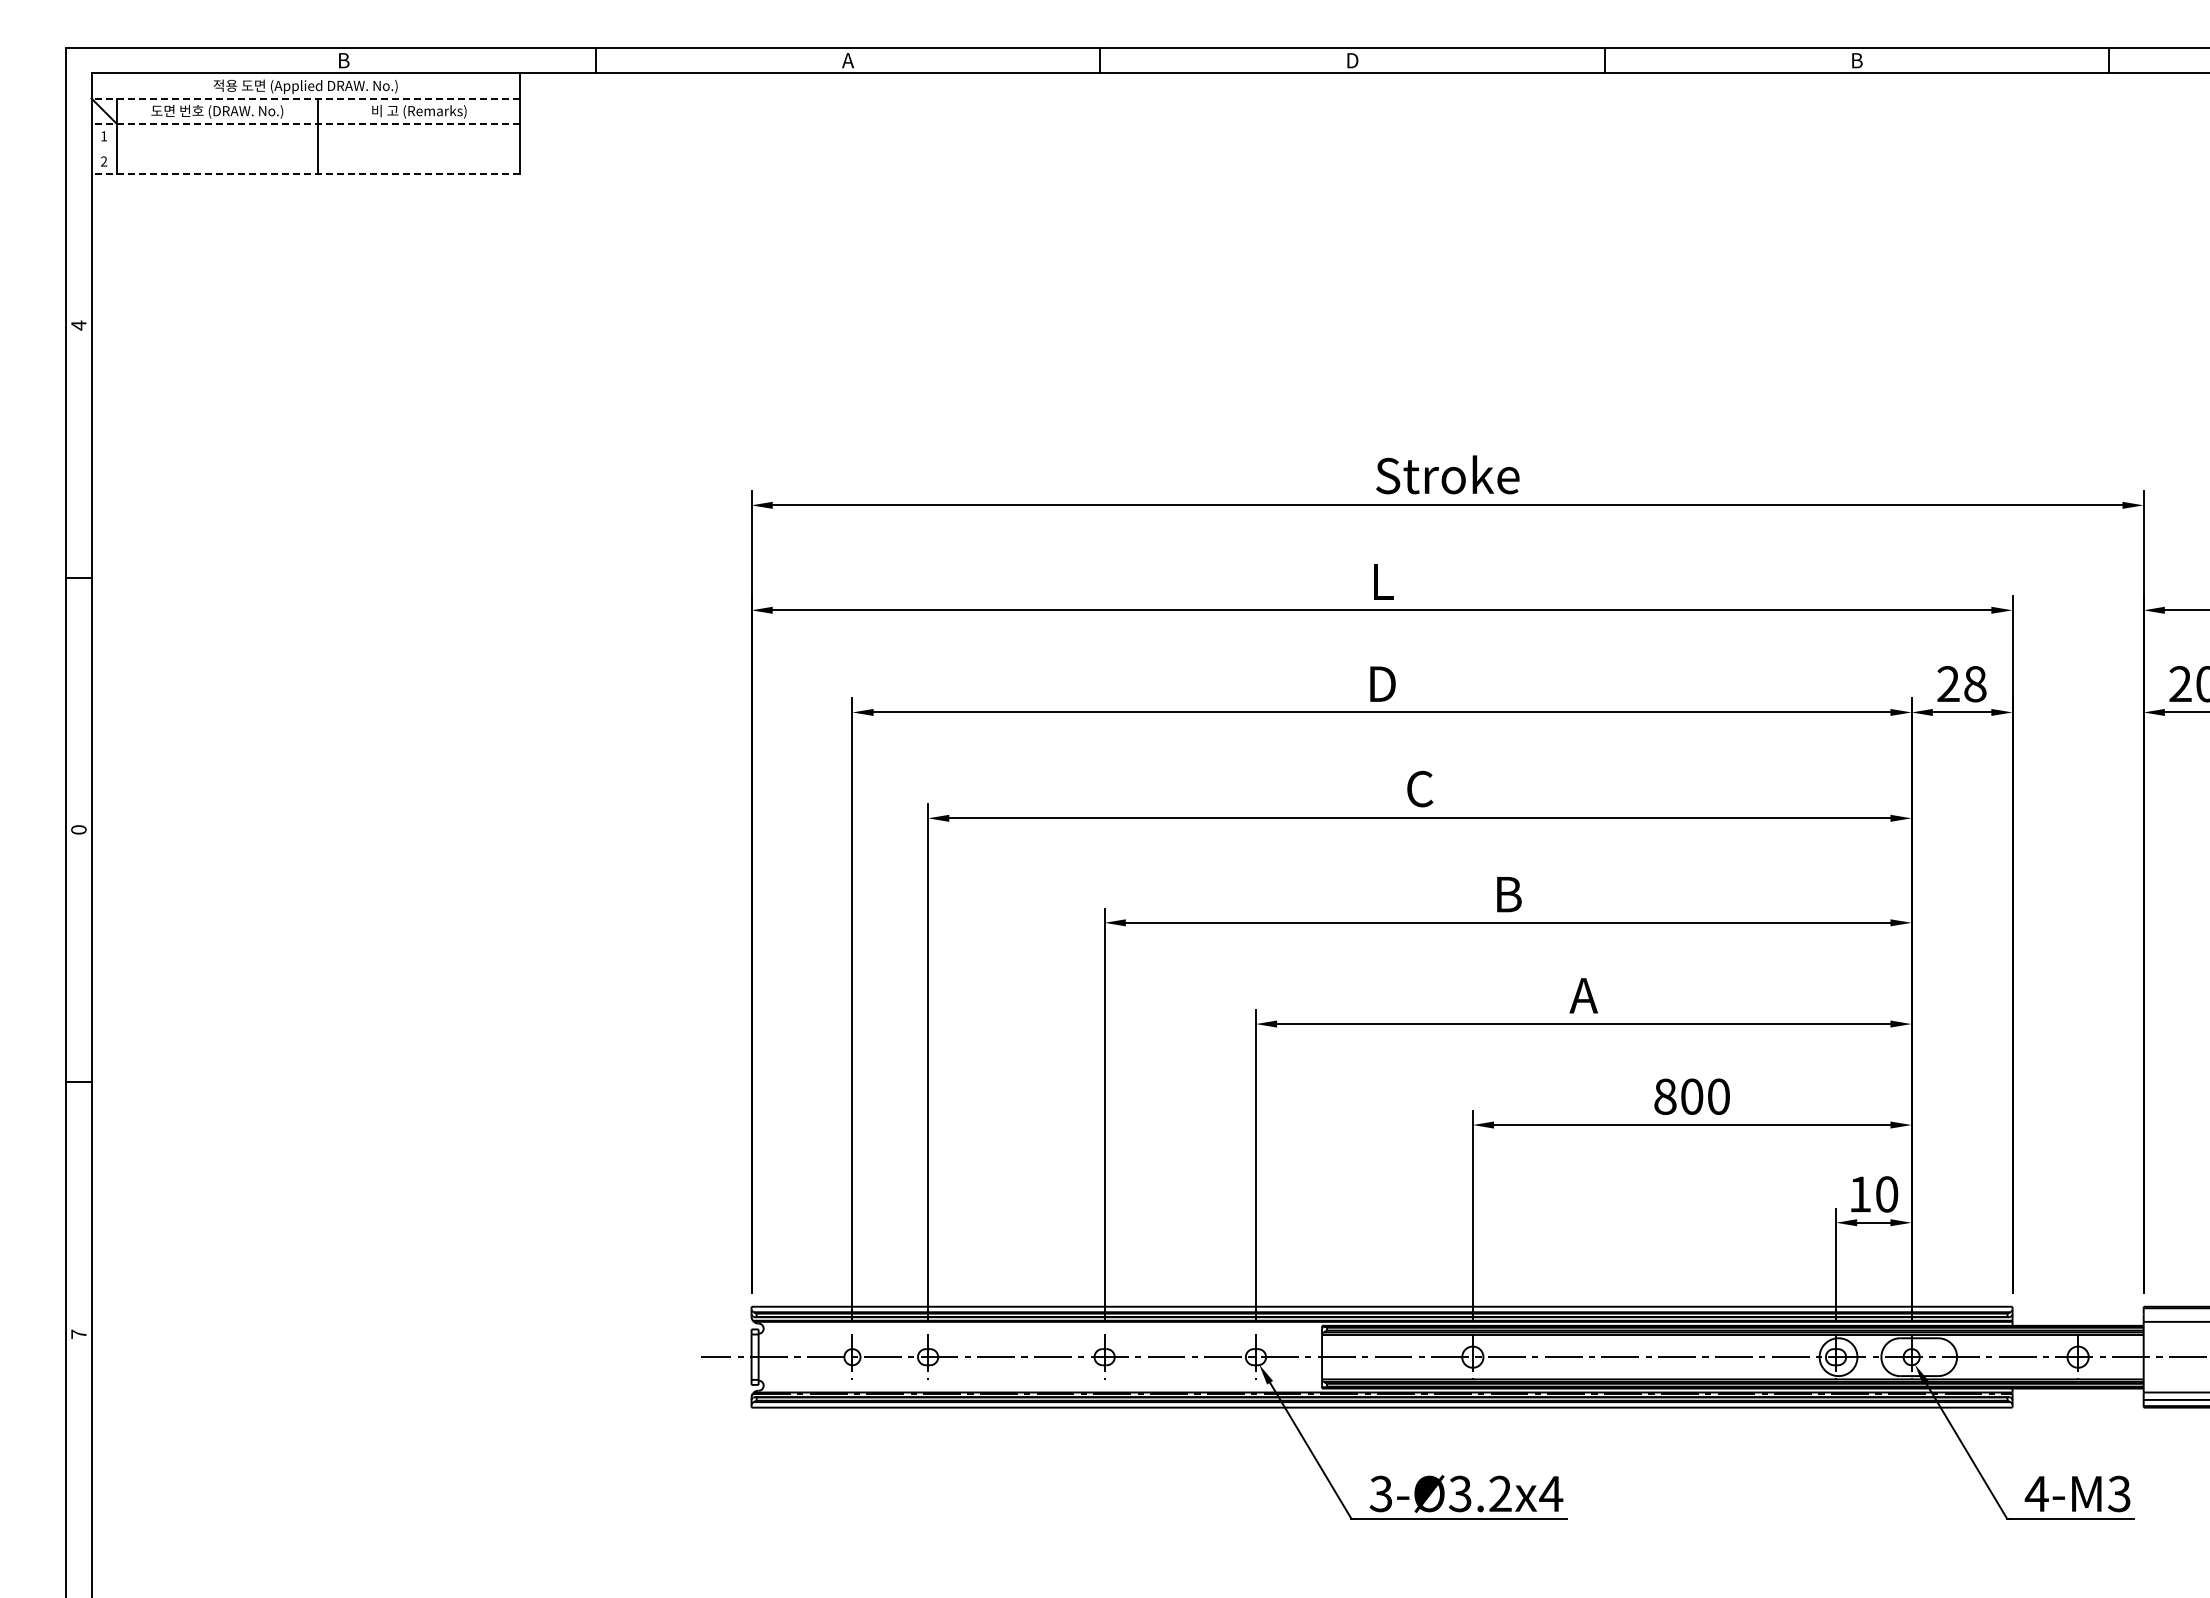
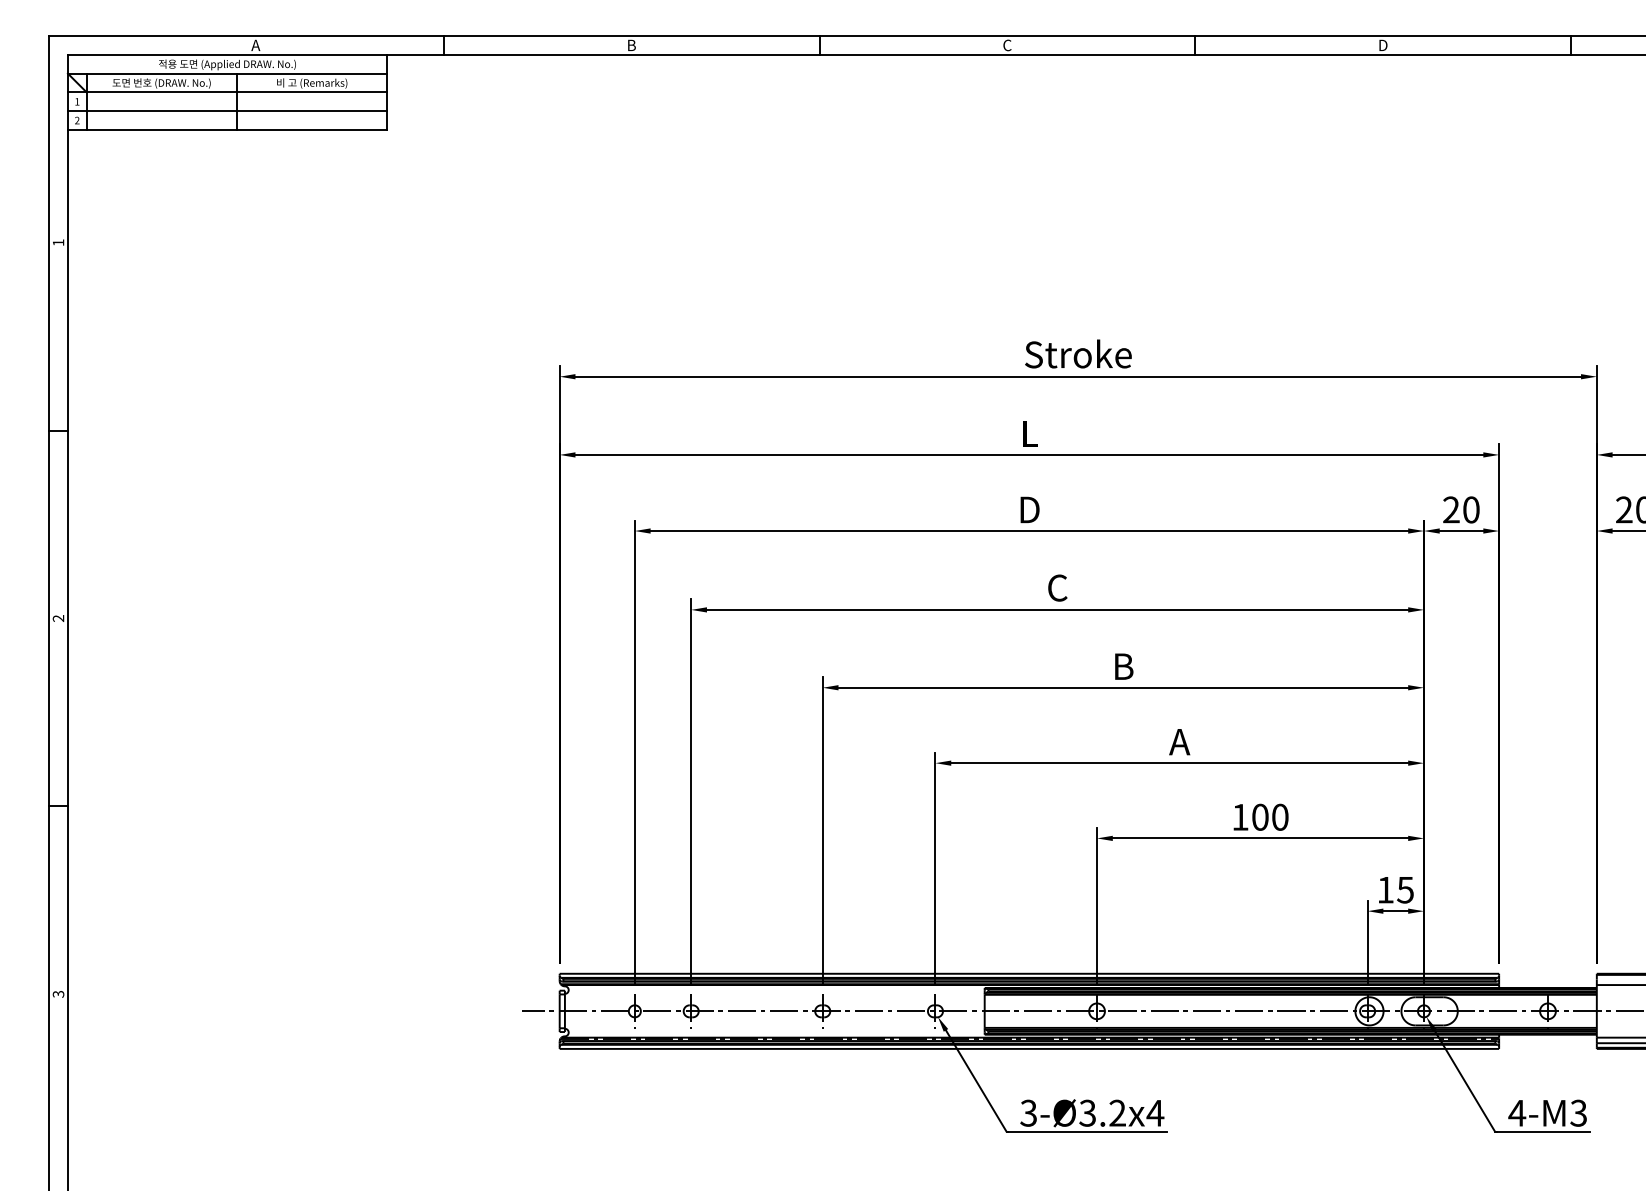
text: (343, 60) -> (255, 45), B -> A
text: (847, 60) -> (631, 45), A -> B
text: (1352, 60) -> (1007, 45), D -> C
text: (1856, 60) -> (1382, 45), B -> D
line: (305, 98) -> (227, 73), dashed -> solid
line: (305, 123) -> (227, 92), dashed -> solid
line: (305, 148) -> (227, 110), added
line: (305, 174) -> (227, 130), dashed -> solid
text: (78, 325) -> (58, 242), 4 -> 1
text: (1975, 684) -> (1471, 510), 28 -> 20
text: (78, 829) -> (58, 618), 0 -> 2
text: (1665, 1096) -> (1240, 817), 800 -> 100
text: (1886, 1194) -> (1405, 890), 10 -> 15
text: (78, 1334) -> (58, 994), 7 -> 3

